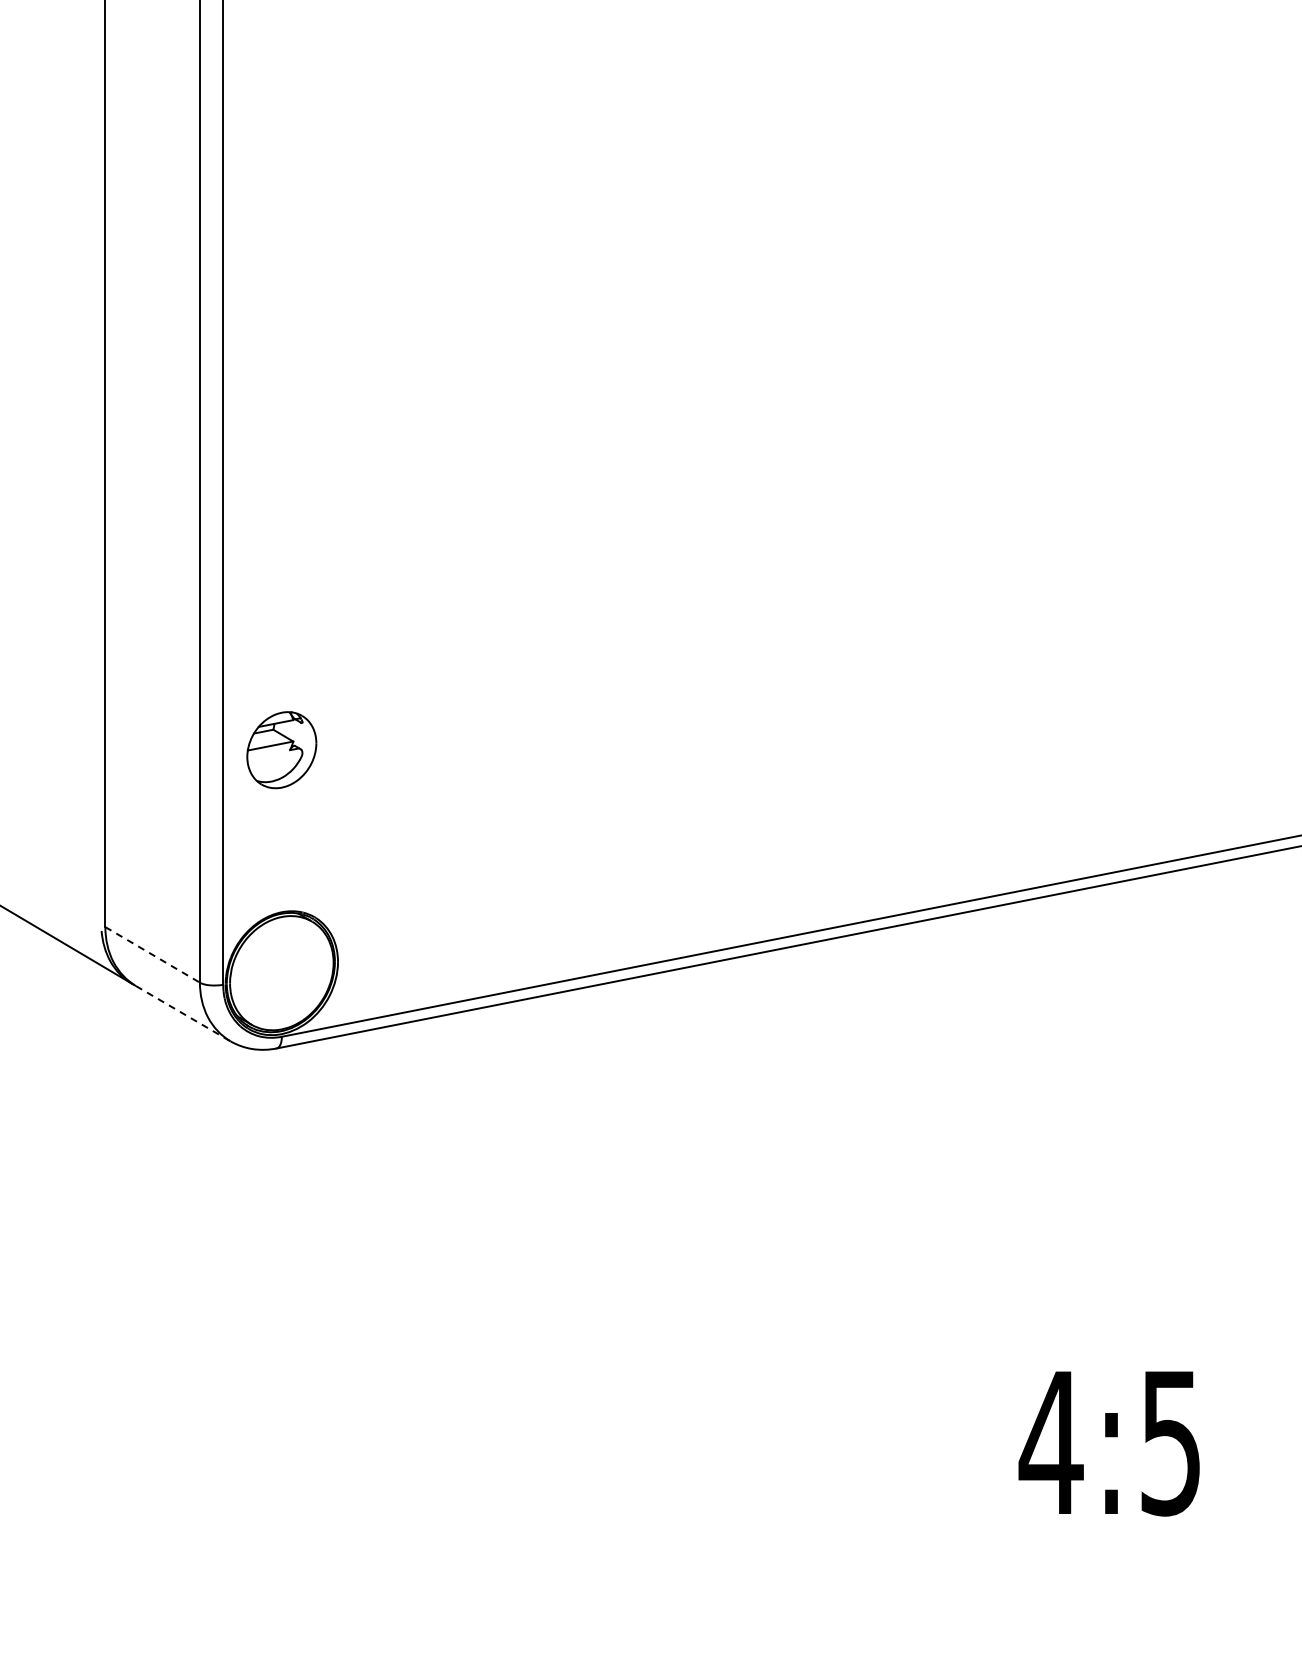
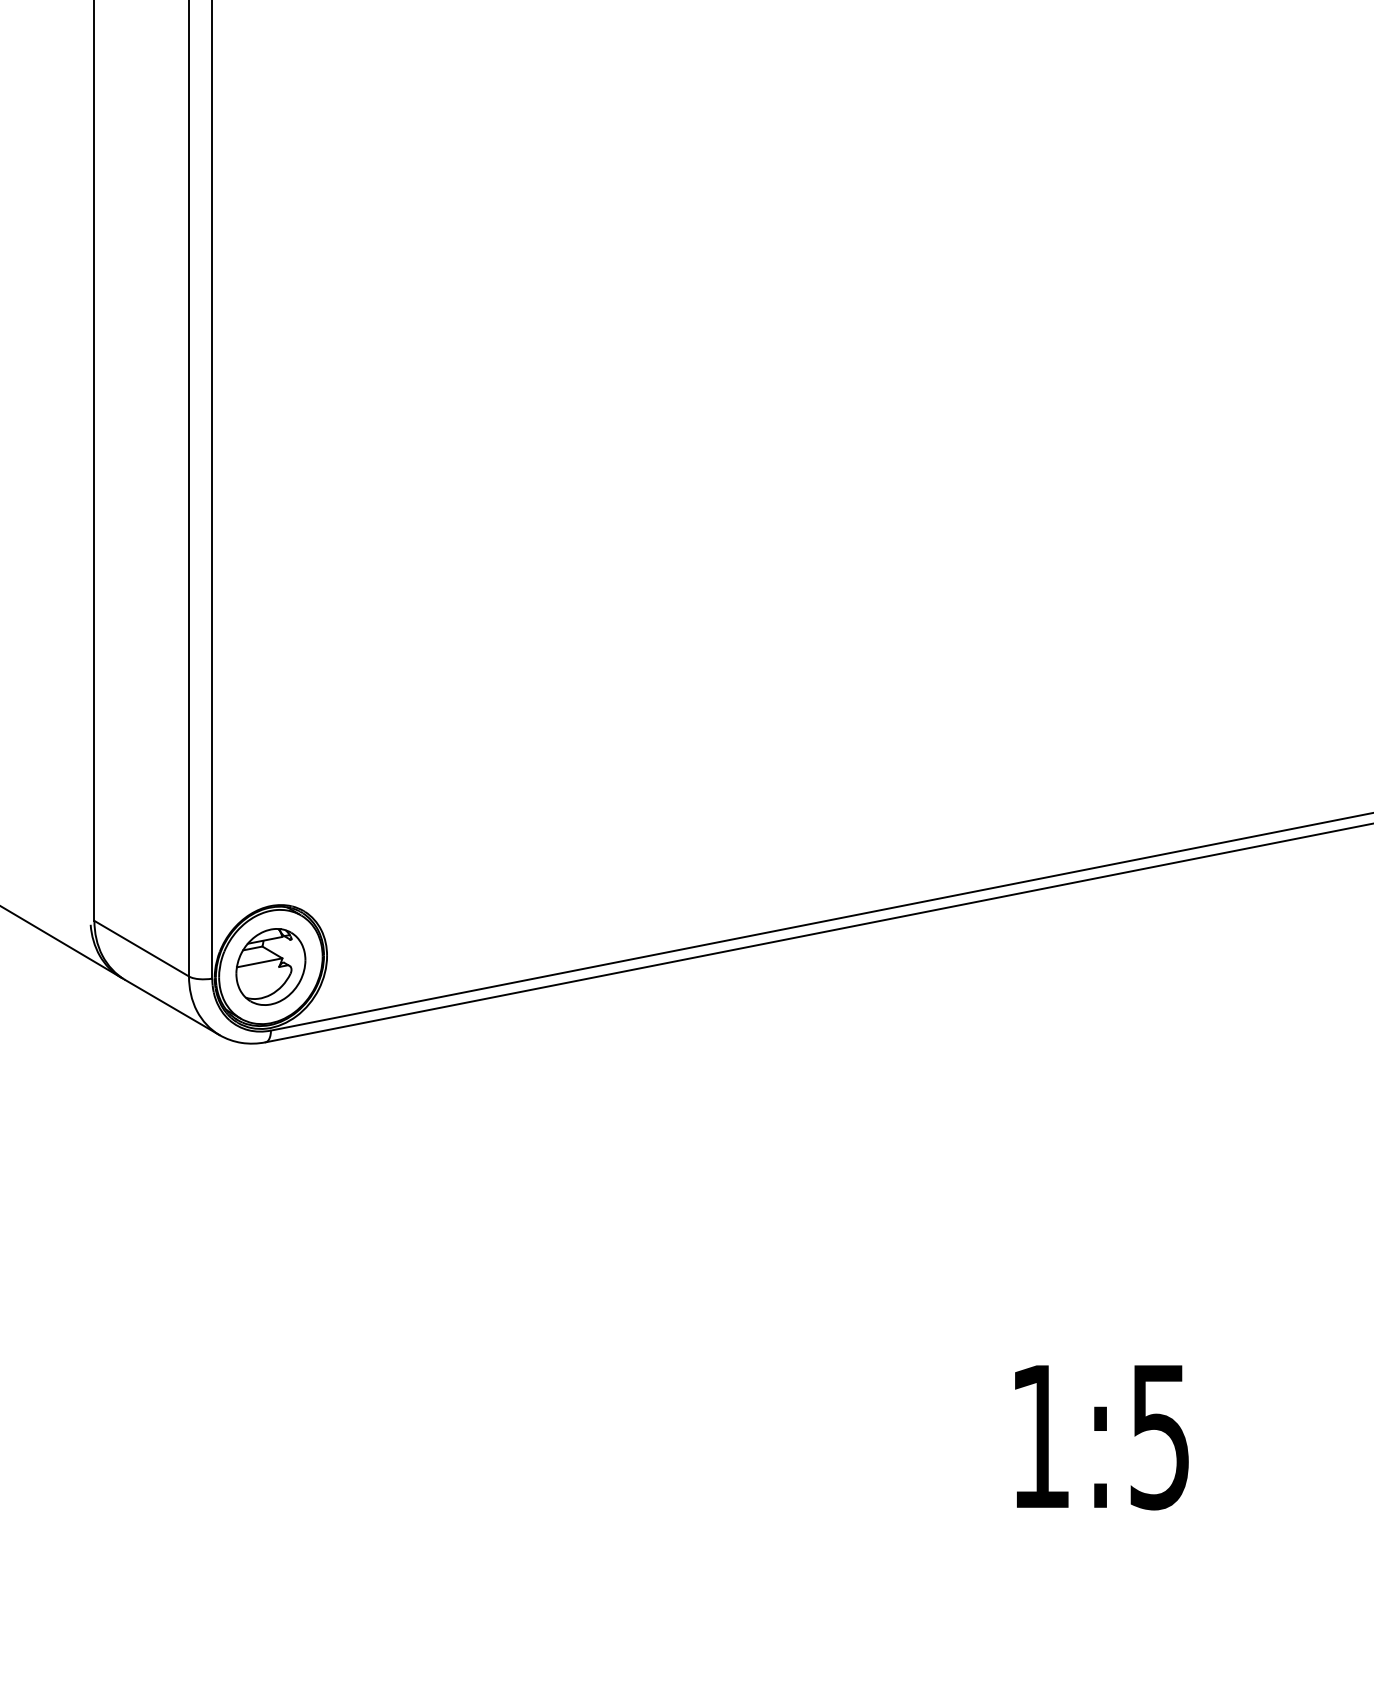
part: (281, 749) -> (270, 966), moved
line: (152, 954) -> (141, 948), dashed -> solid
line: (183, 1013) -> (172, 1007), dashed -> solid
text: (1050, 1442) -> (1039, 1436), 4:5 -> 1:5

